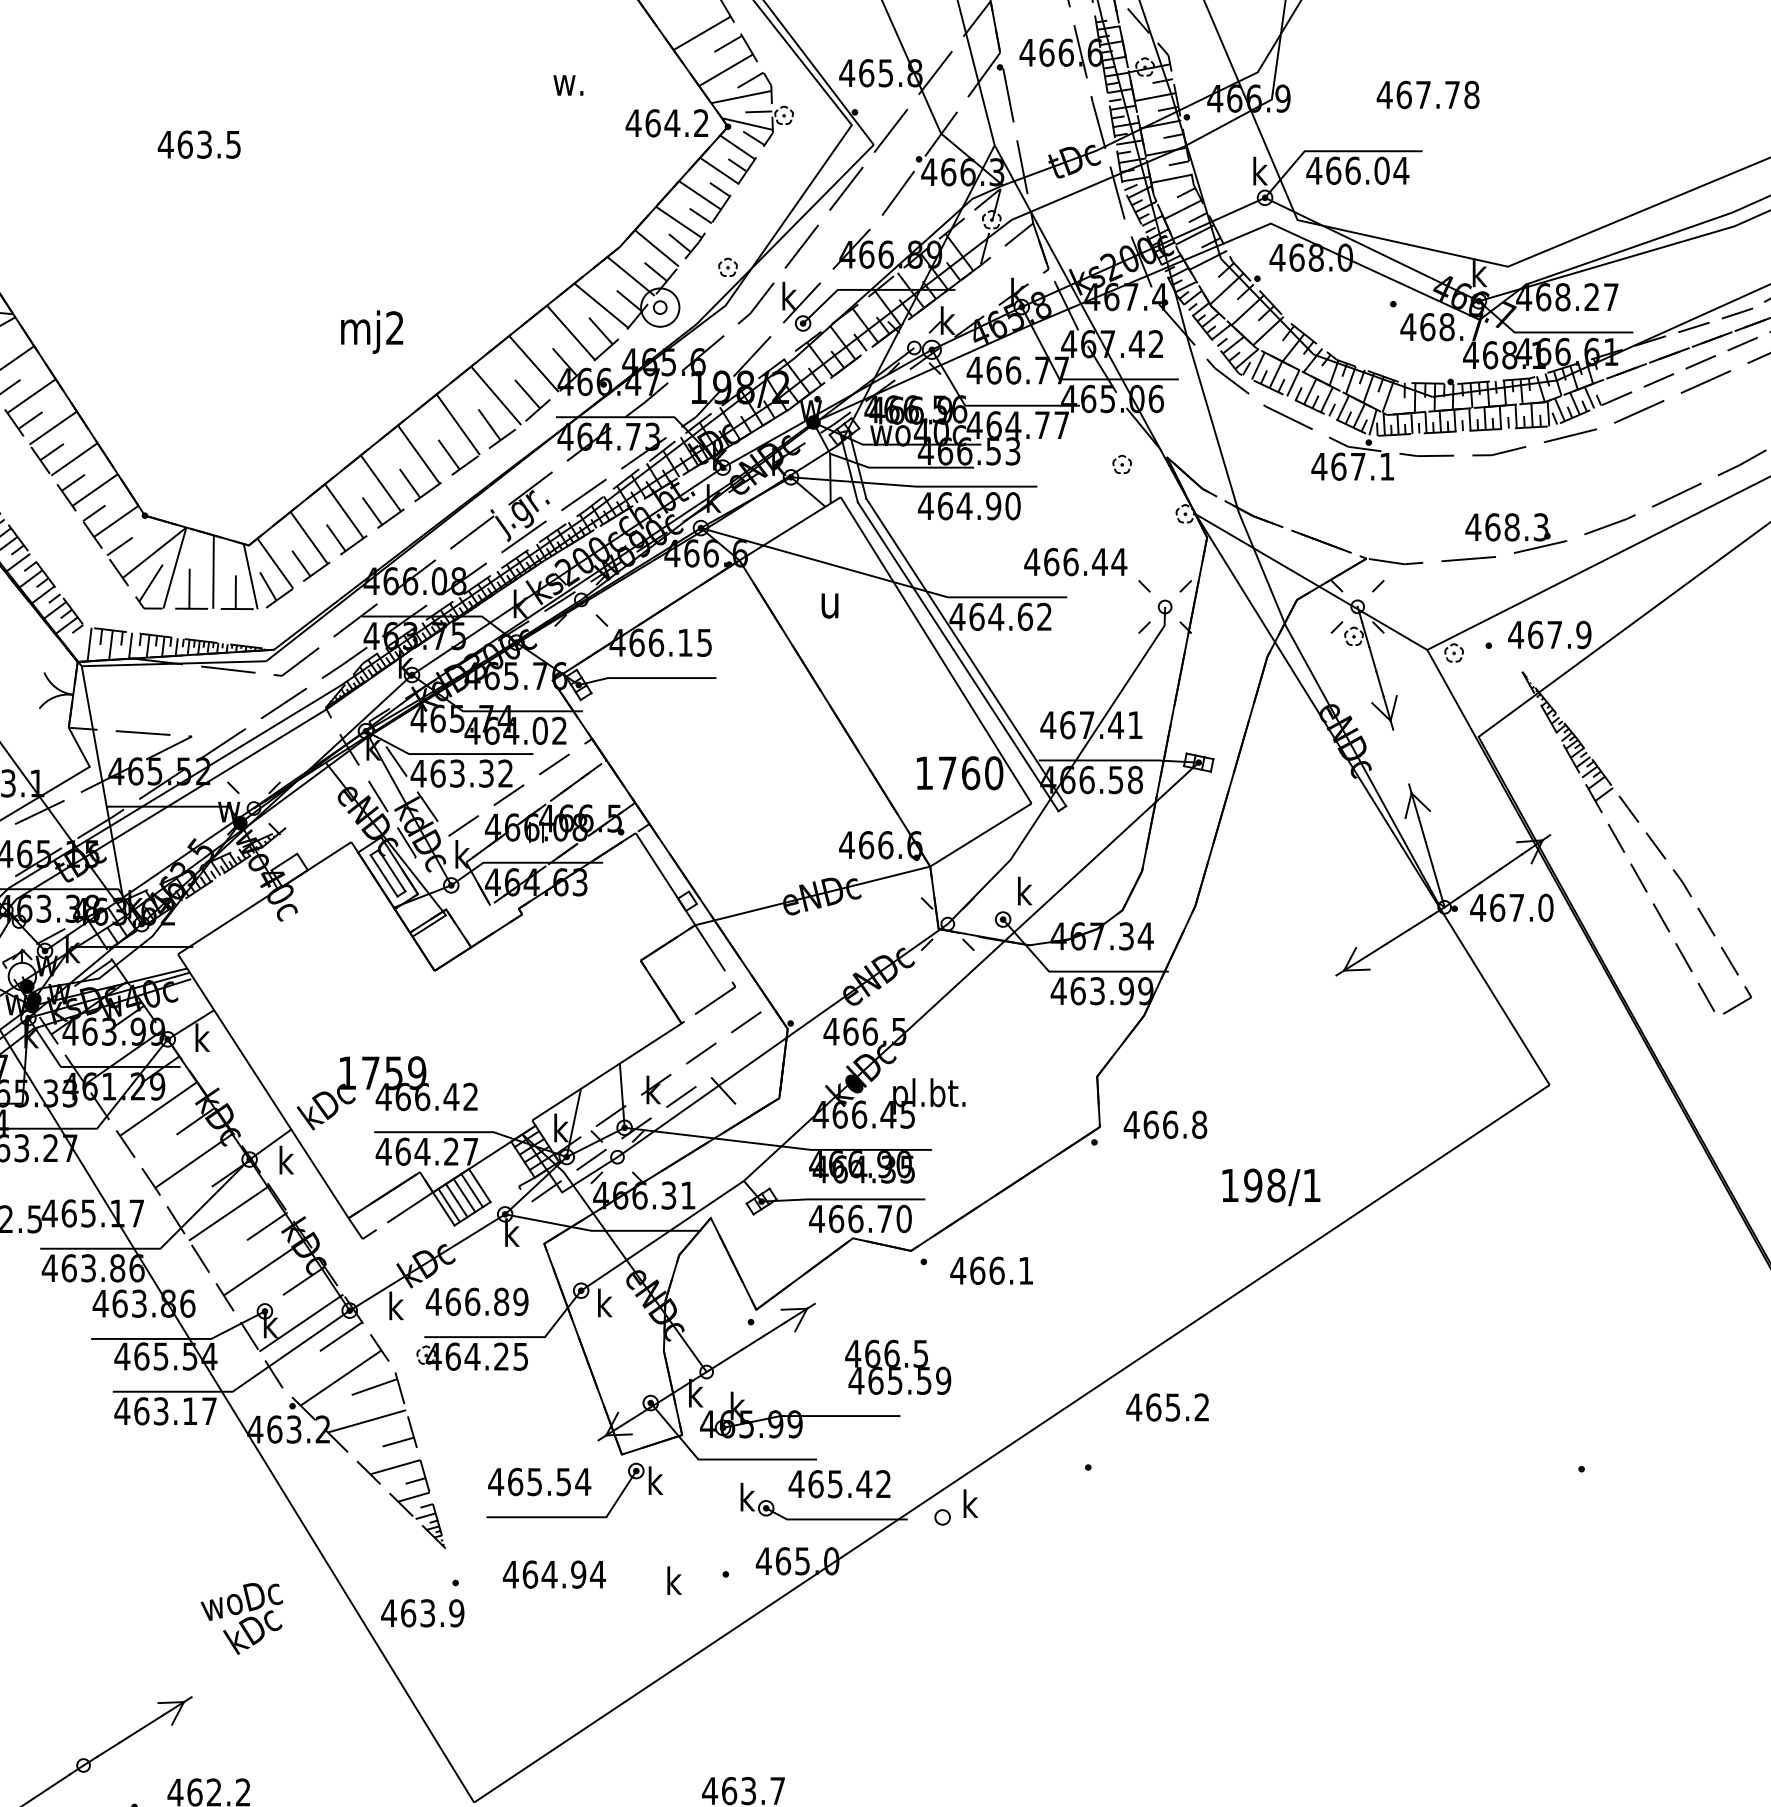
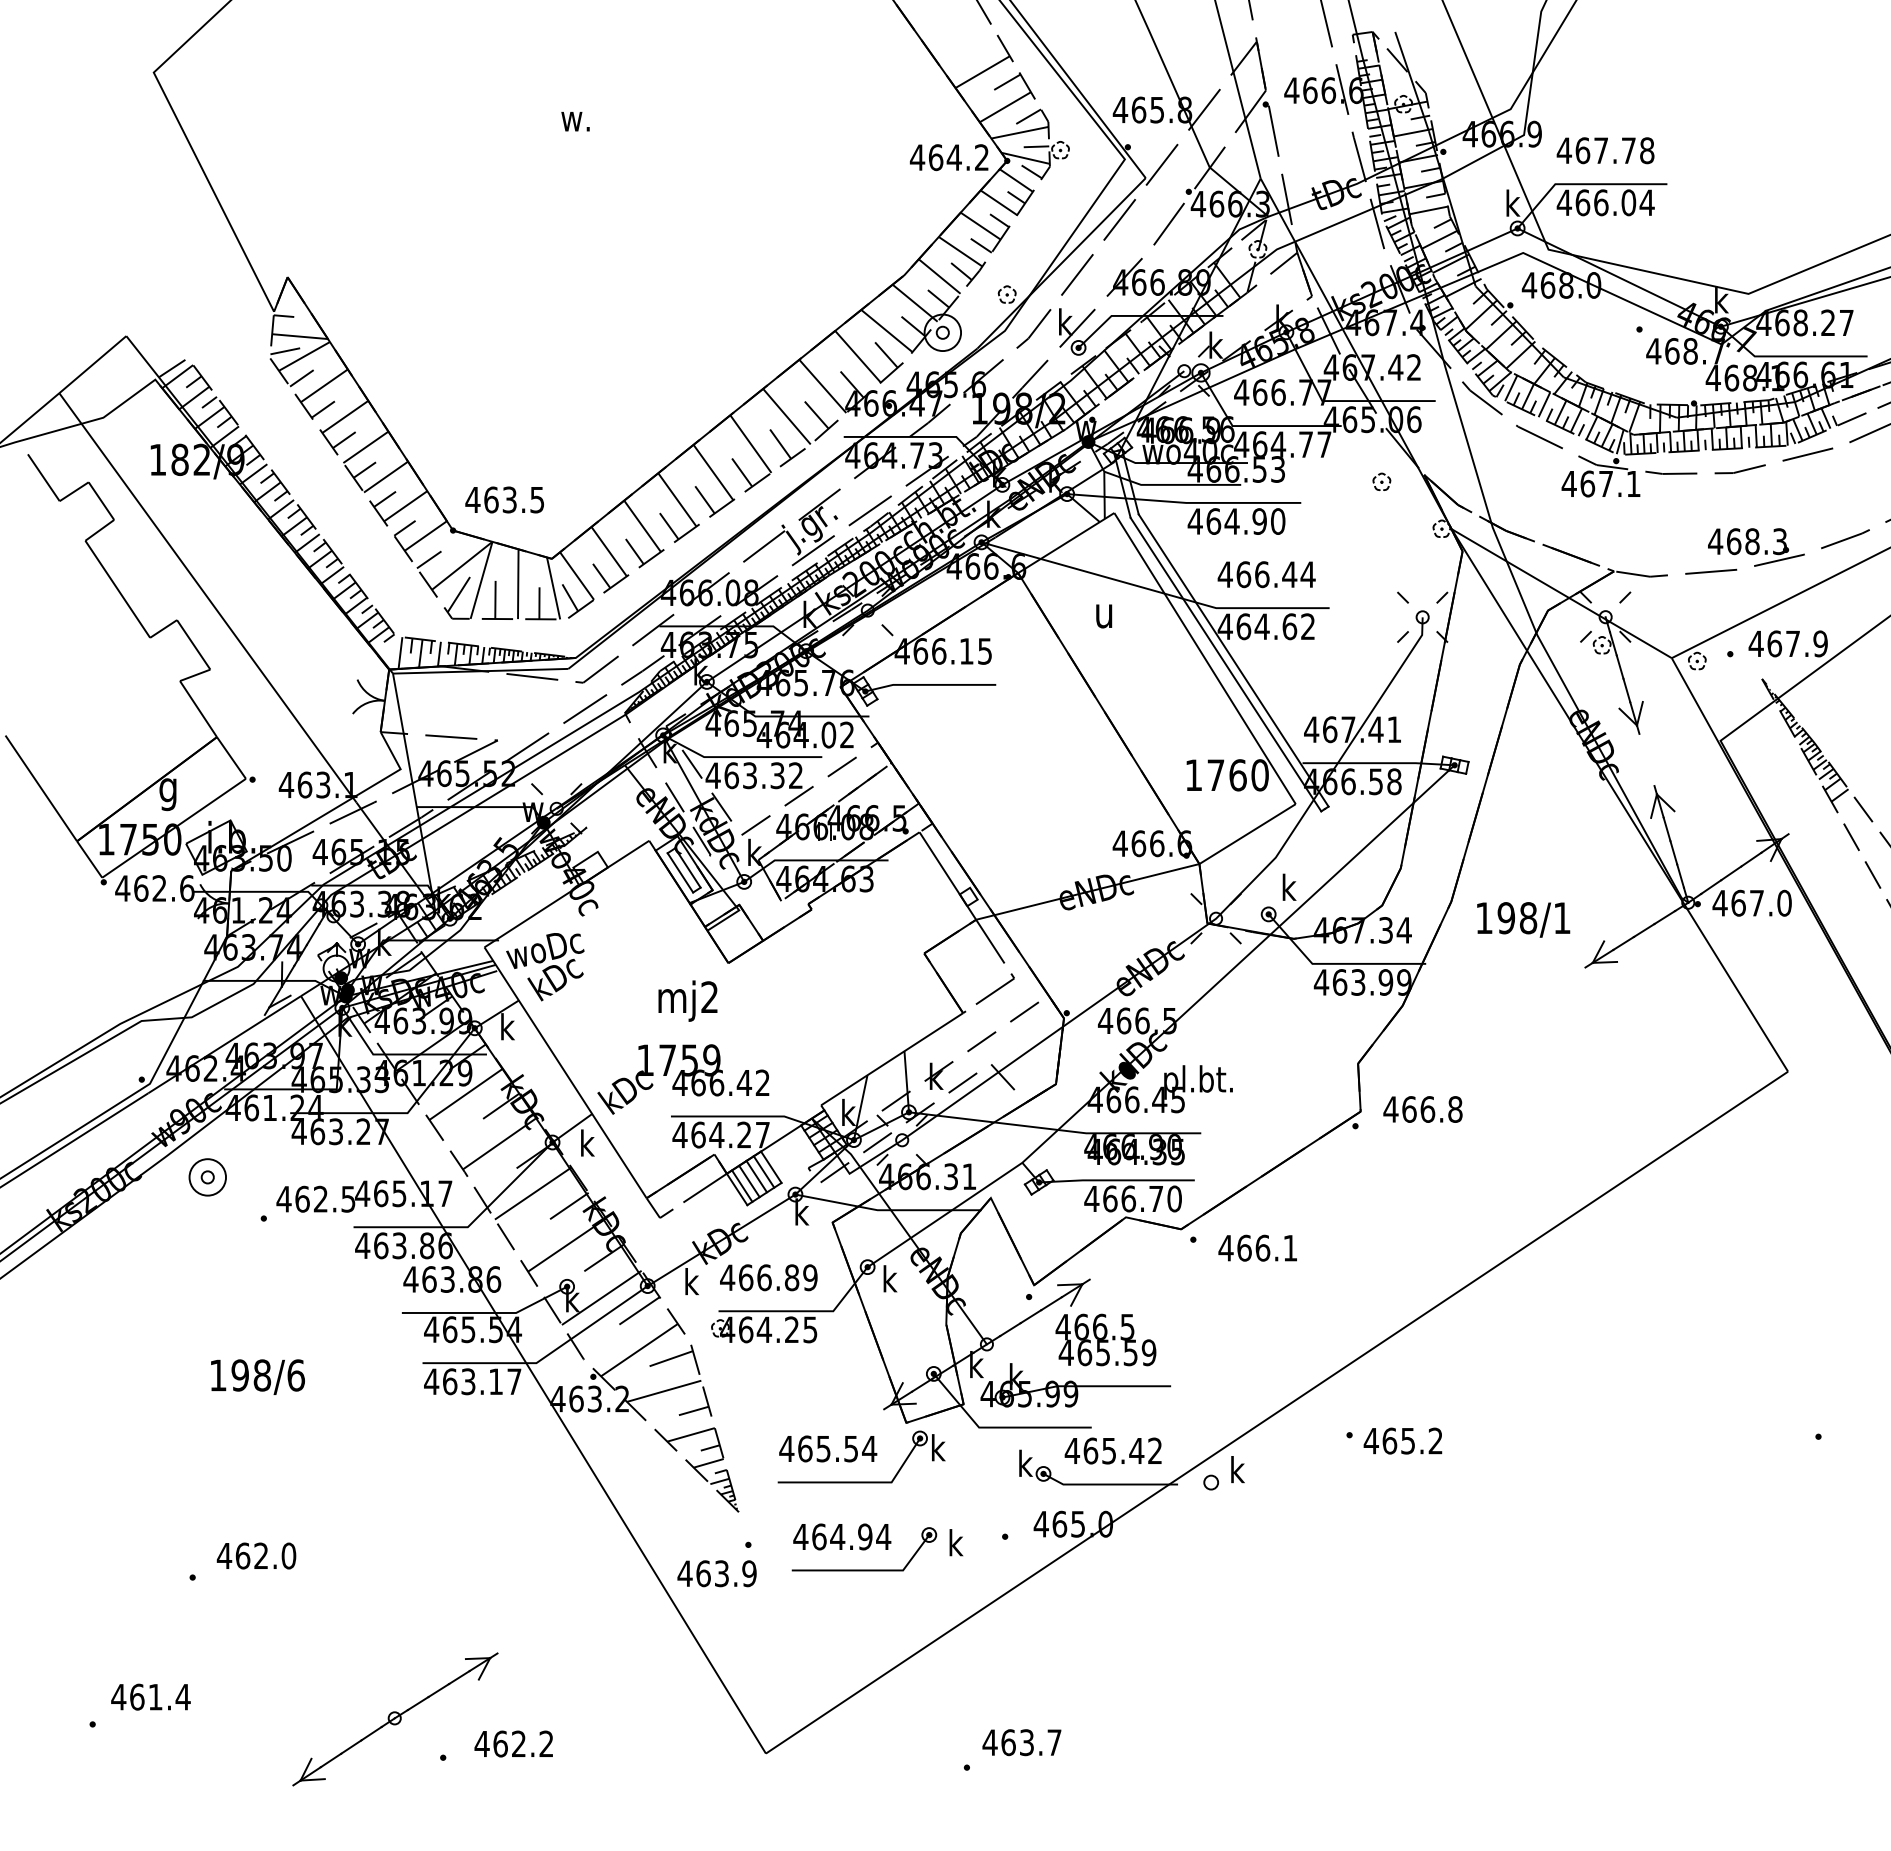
text: (568, 85) -> (575, 121), moved
text: (1428, 94) -> (1605, 150), moved
text: (199, 144) -> (504, 499), moved
text: (371, 331) -> (687, 1000), moved
text: (1075, 561) -> (1266, 574), moved
text: (1271, 1186) -> (1523, 919), moved
text: (897, 1366) -> (1105, 1339), moved
text: (1167, 1406) -> (1402, 1440), moved
part: (577, 1608) -> (864, 1569), added
text: (242, 1619) -> (545, 967), moved

